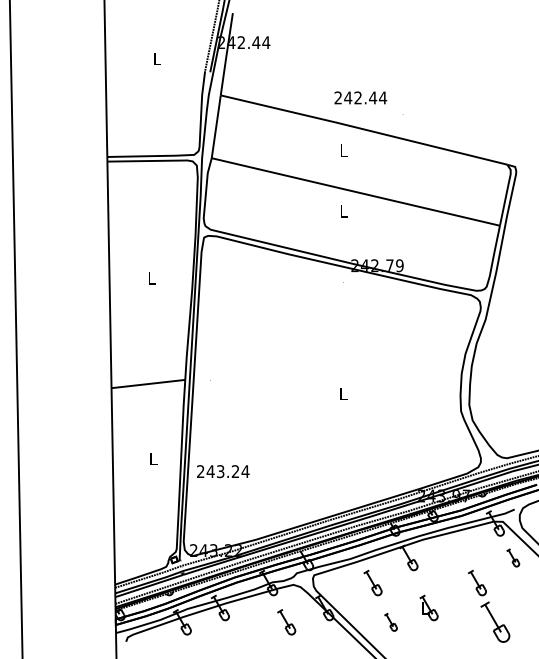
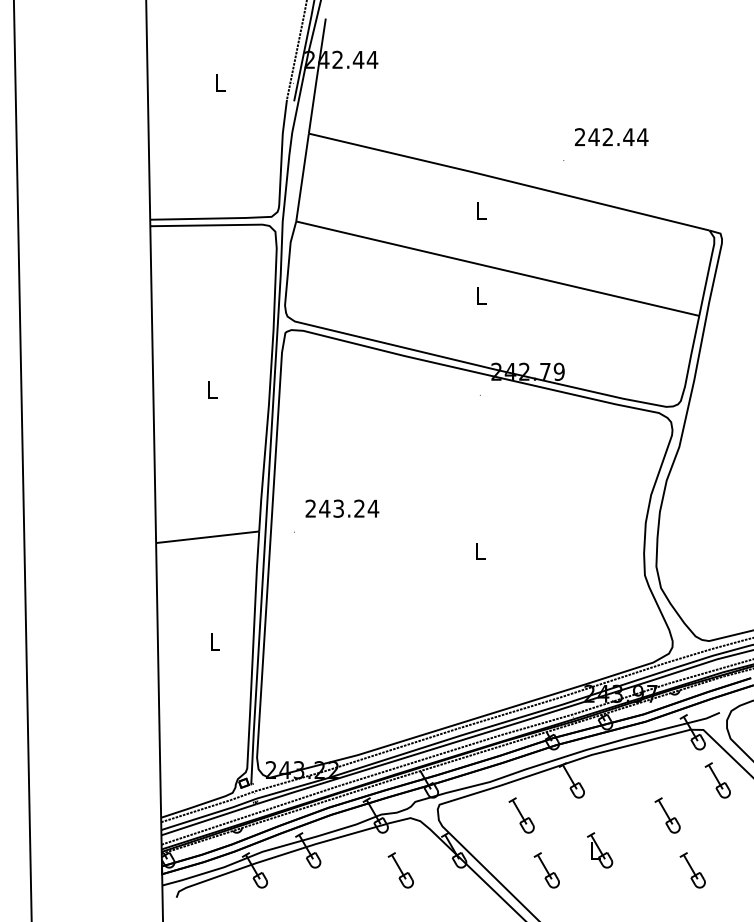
text: (360, 97) -> (611, 136), moved
text: (223, 471) -> (342, 508), moved
part: (512, 557) -> (717, 780), size x1.43
part: (390, 622) -> (546, 870), size x1.43
part: (495, 622) -> (692, 870), size x0.62

